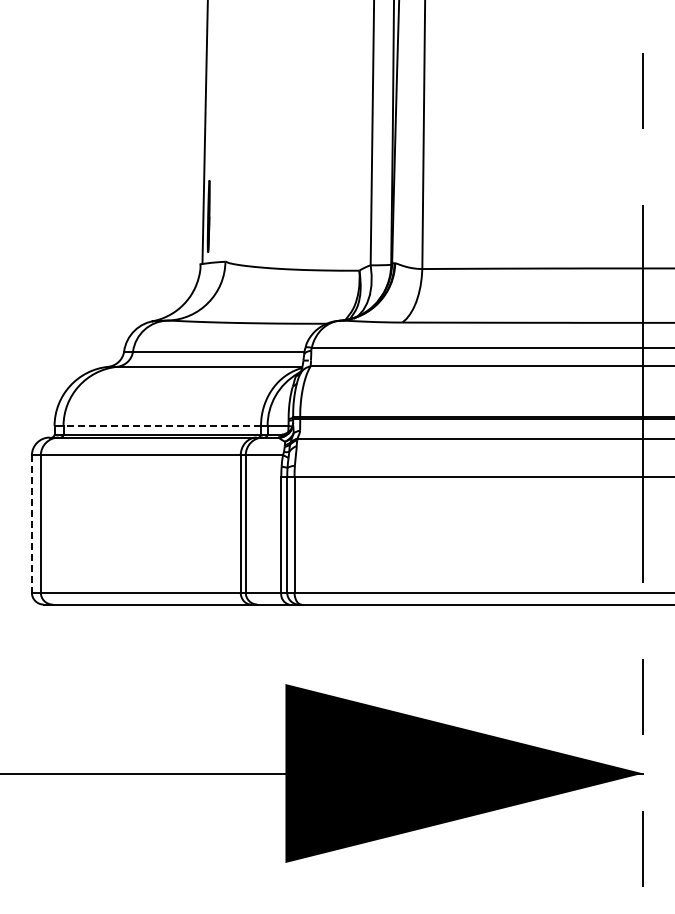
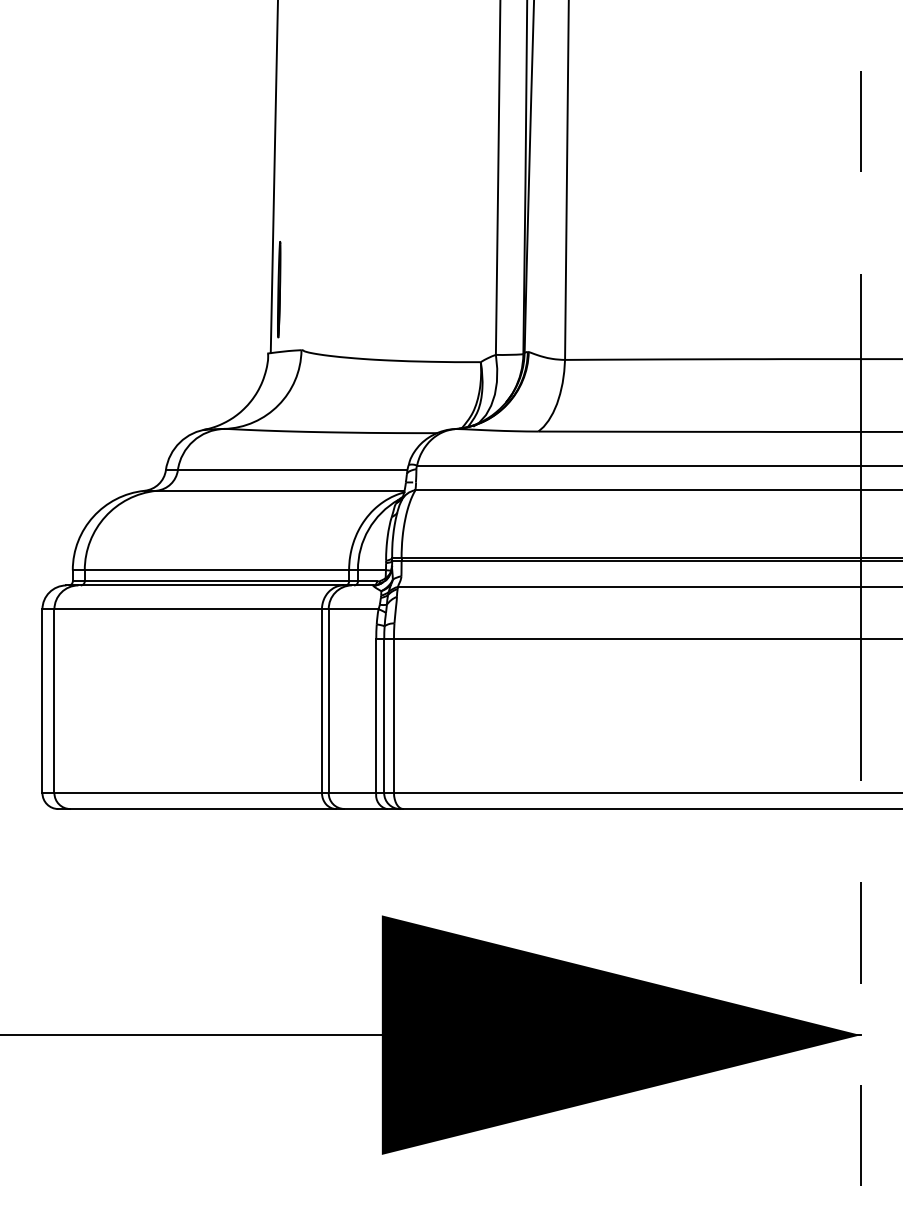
line: (162, 426) -> (217, 570), dashed -> solid
line: (31, 524) -> (41, 701), dashed -> solid

